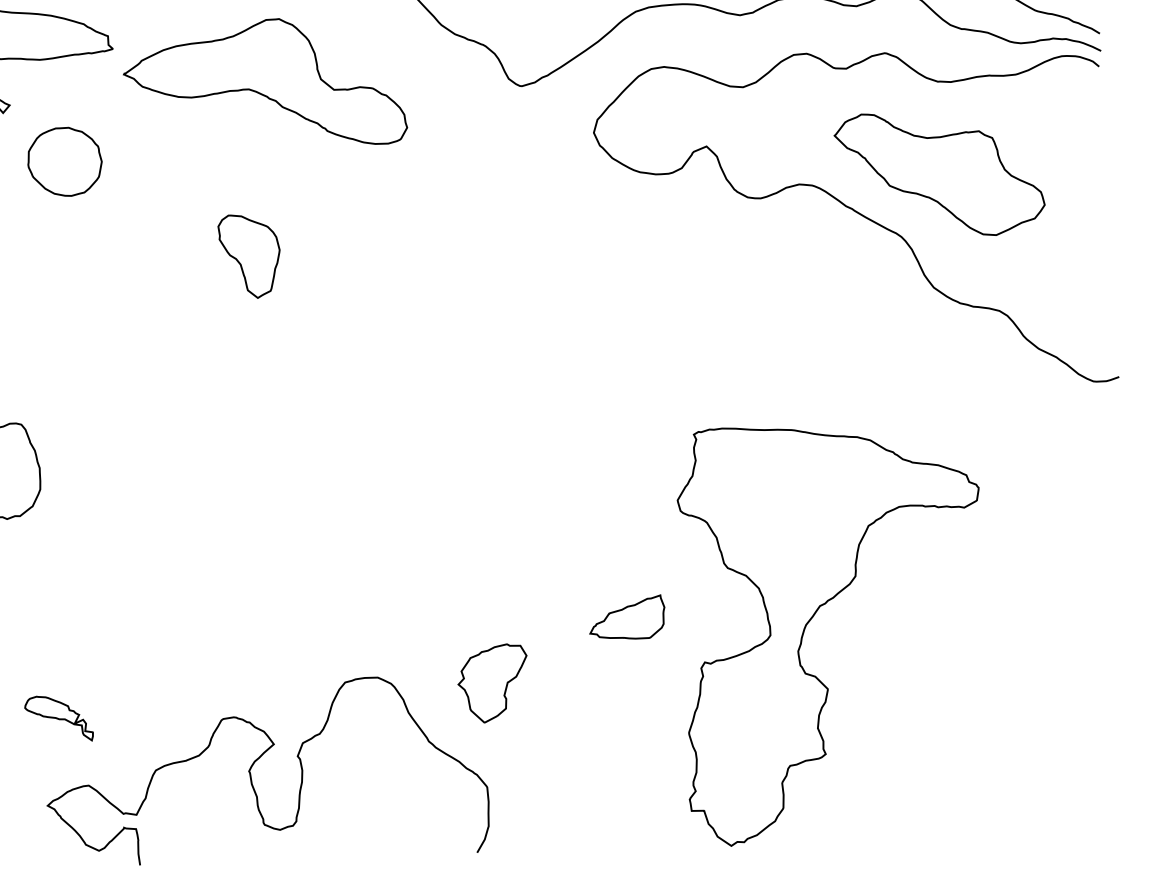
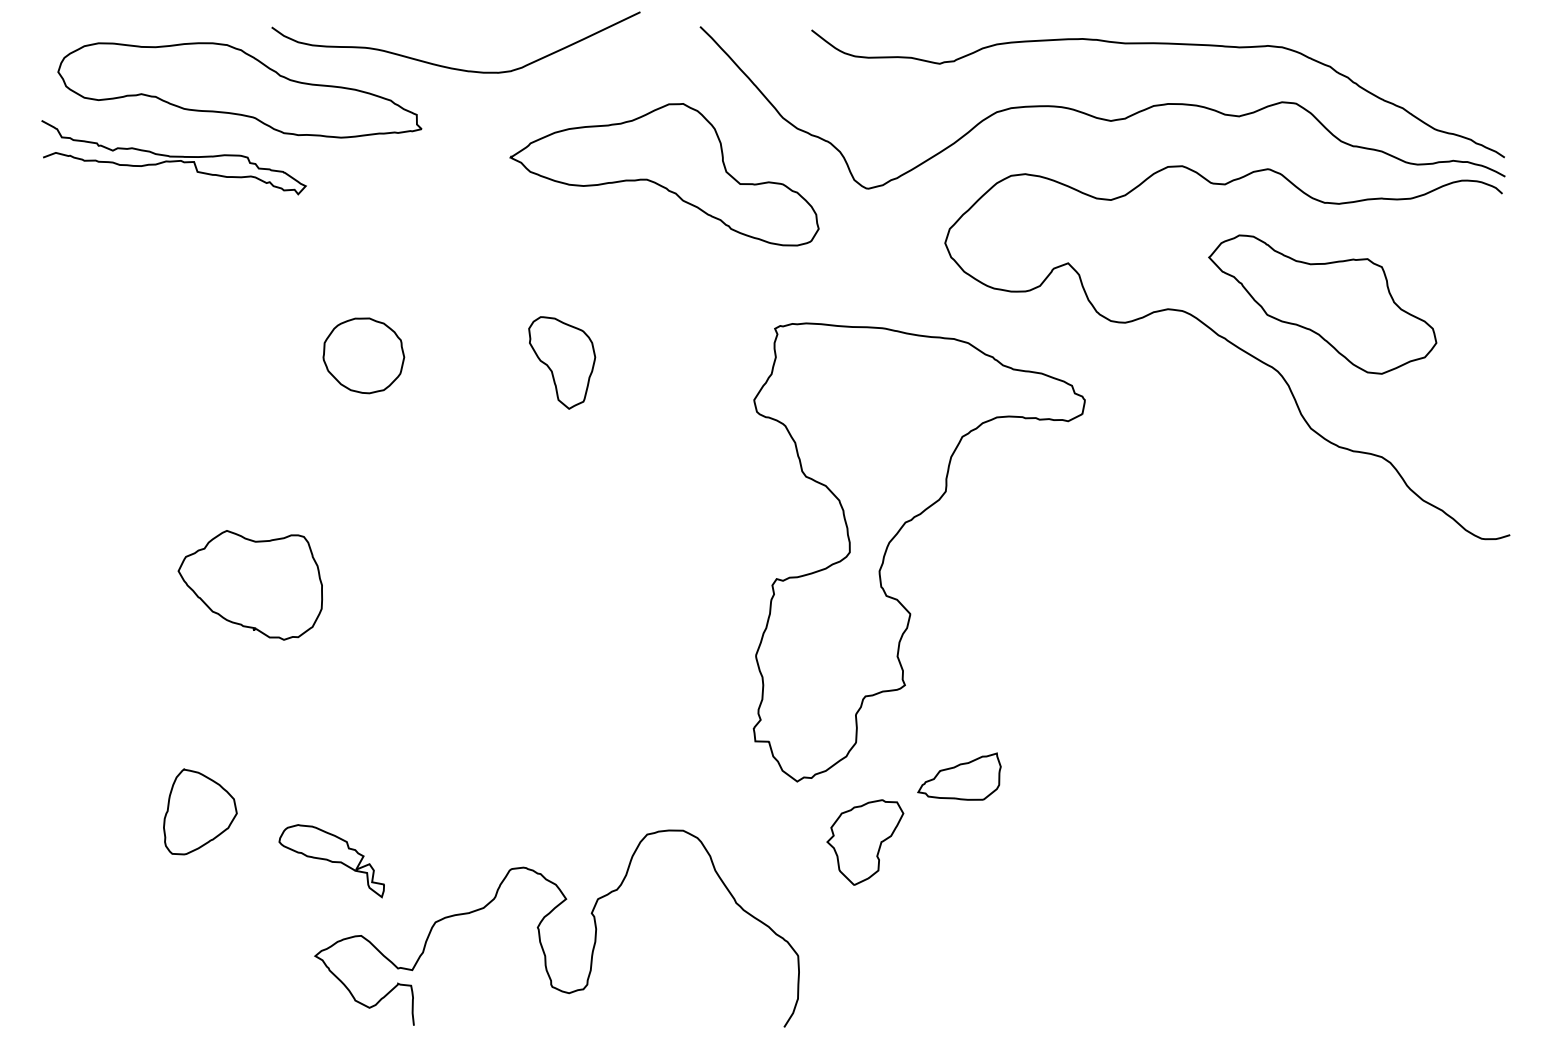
part: (264, 84) -> (664, 174), moved
part: (64, 161) -> (363, 355), moved
part: (811, 620) -> (895, 537), moved
part: (493, 683) -> (865, 842), moved
part: (58, 719) -> (331, 861), size x1.43

